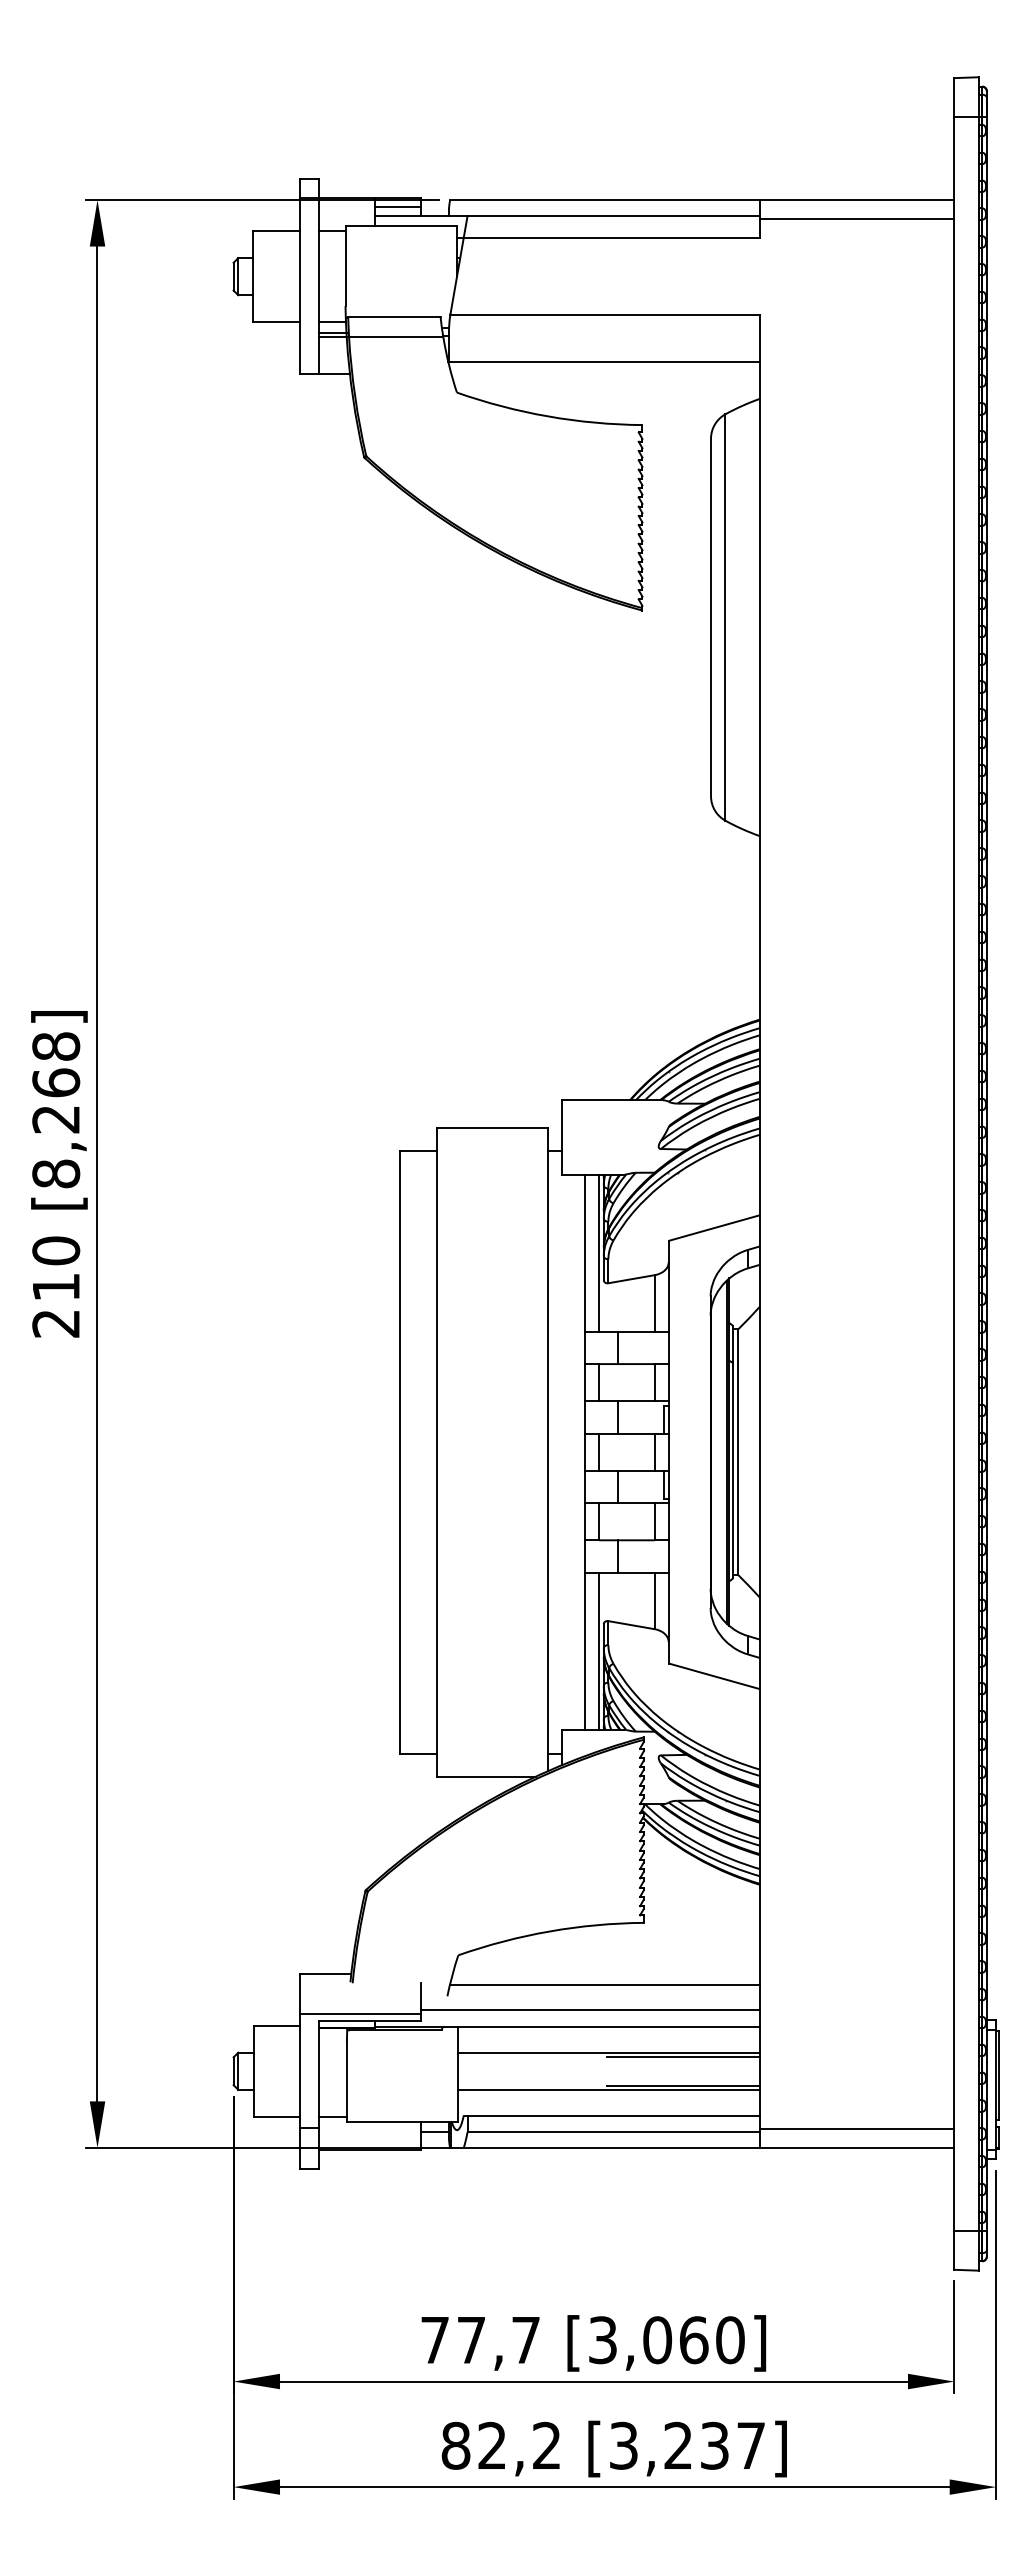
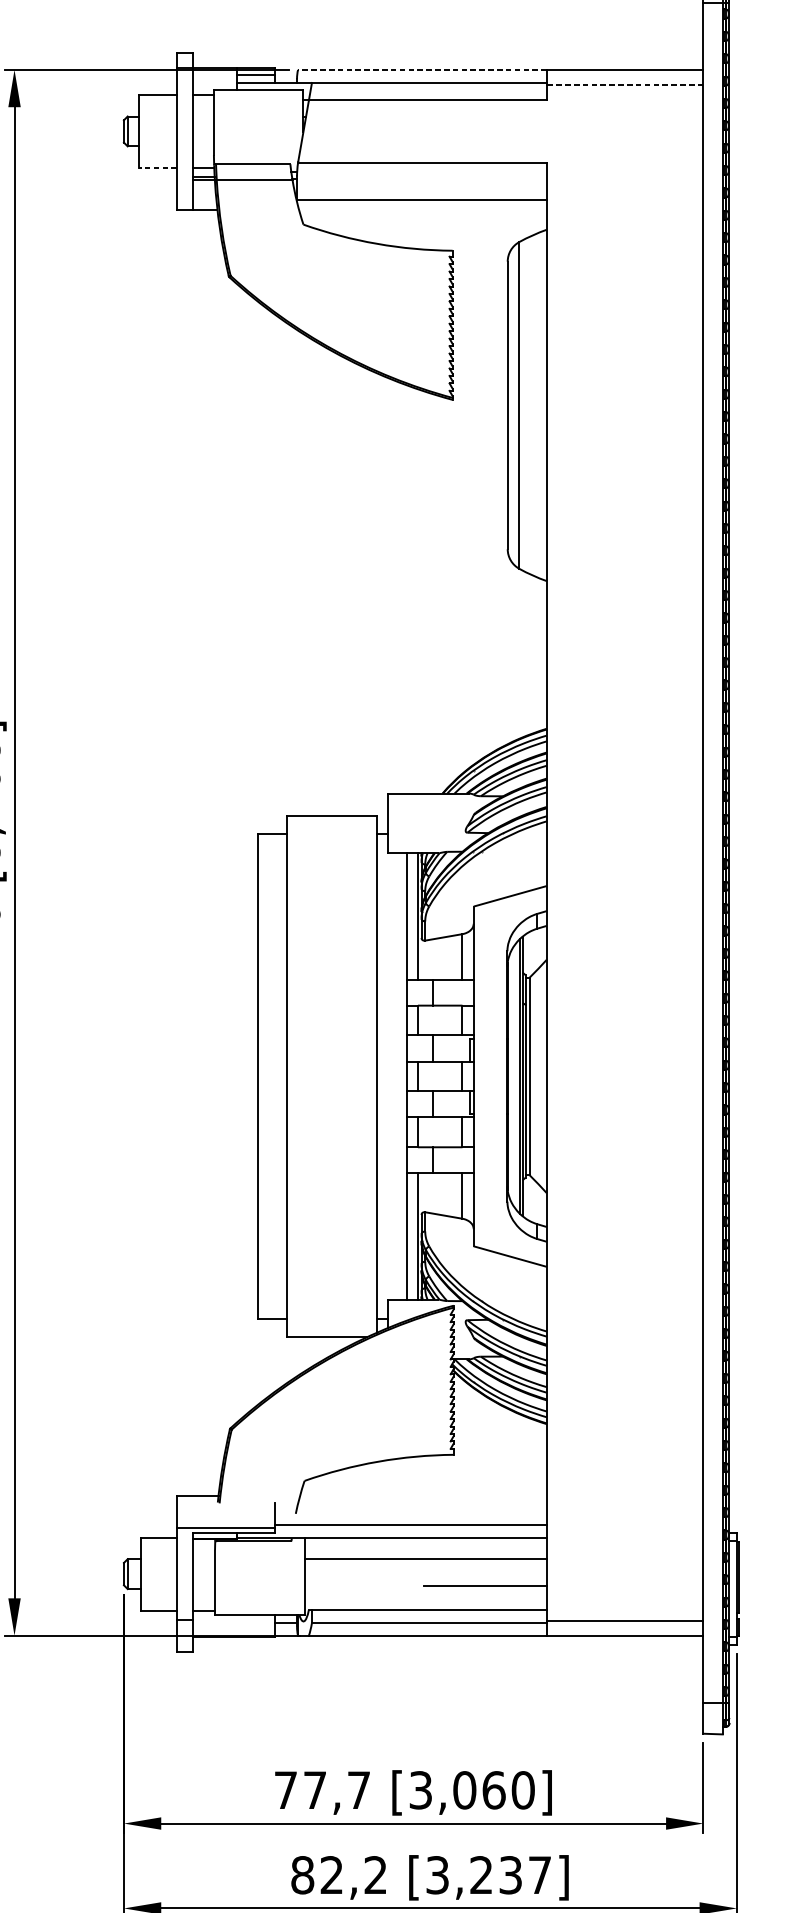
line: (604, 200) -> (422, 70), solid -> dashed
line: (856, 218) -> (624, 84), solid -> dashed
line: (275, 322) -> (157, 168), solid -> dashed
line: (604, 1985) -> (422, 1505), removed
line: (682, 2056) -> (484, 1562), removed
line: (608, 2089) -> (425, 1588), removed

